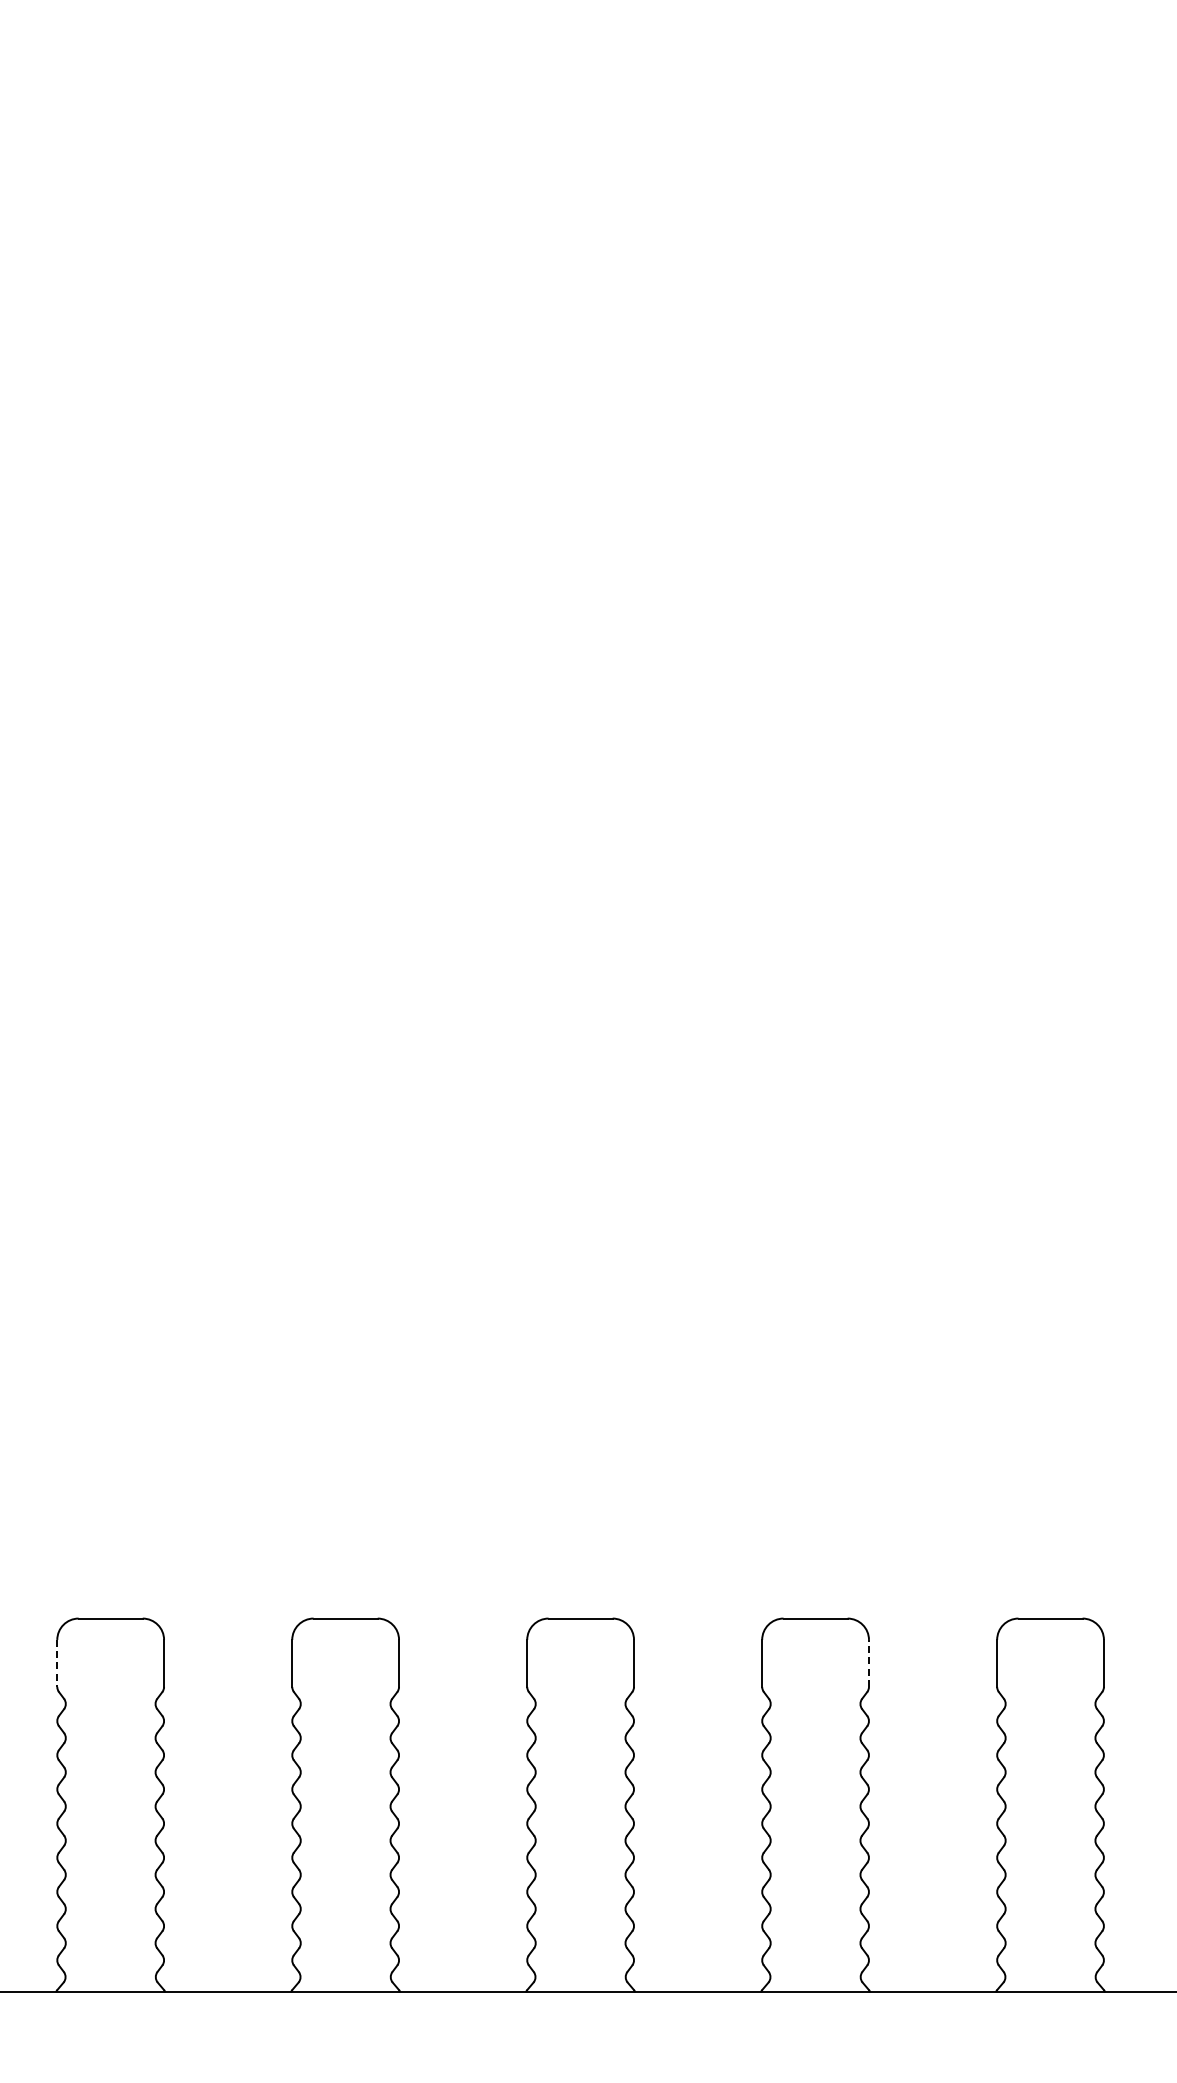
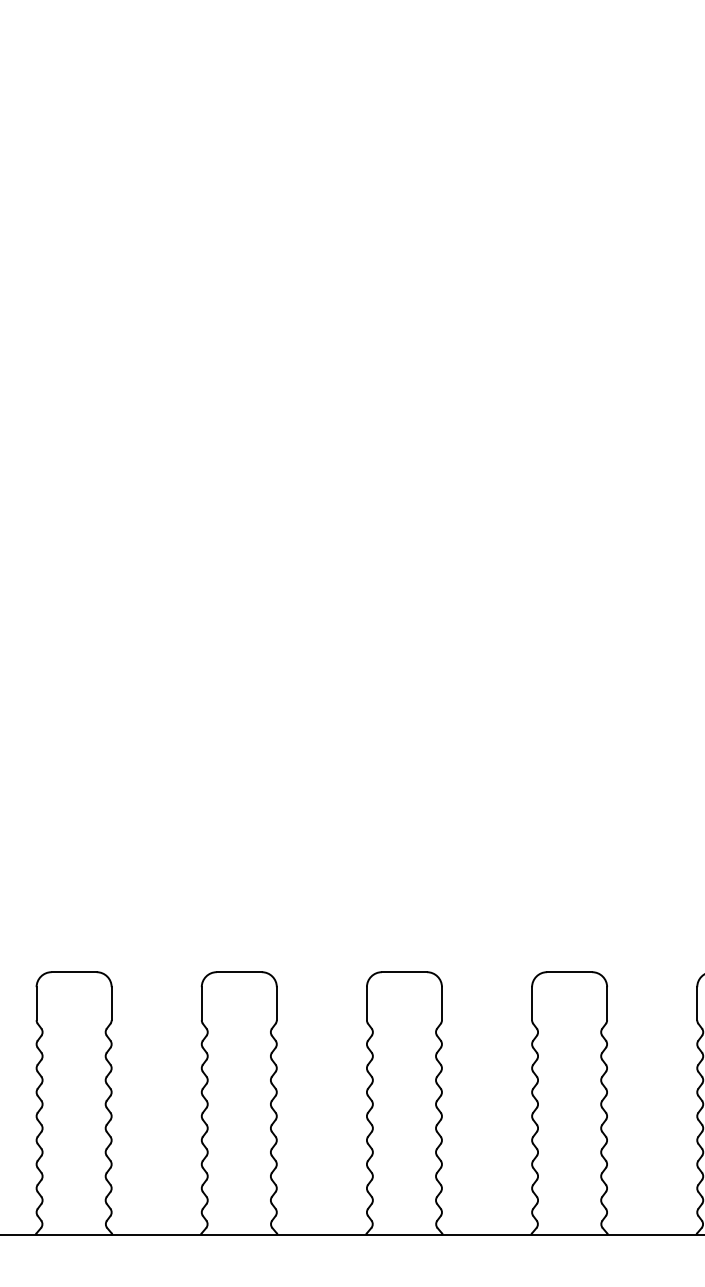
line: (868, 1662) -> (606, 1003), dashed -> solid
line: (57, 1663) -> (36, 1003), dashed -> solid

